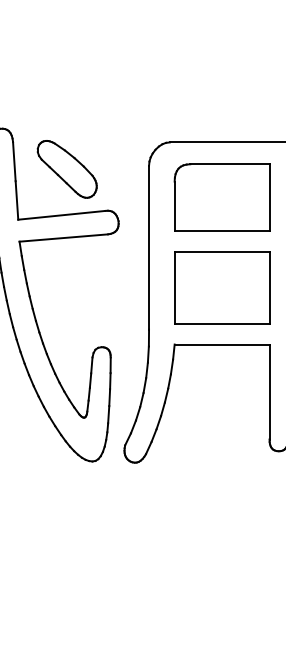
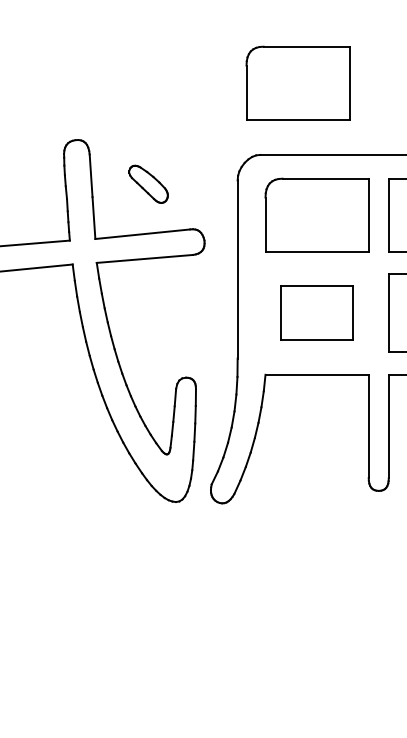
part: (204, 75) -> (297, 82), added
part: (67, 169) -> (148, 184), size x0.6
part: (222, 287) -> (317, 312), size x0.7

